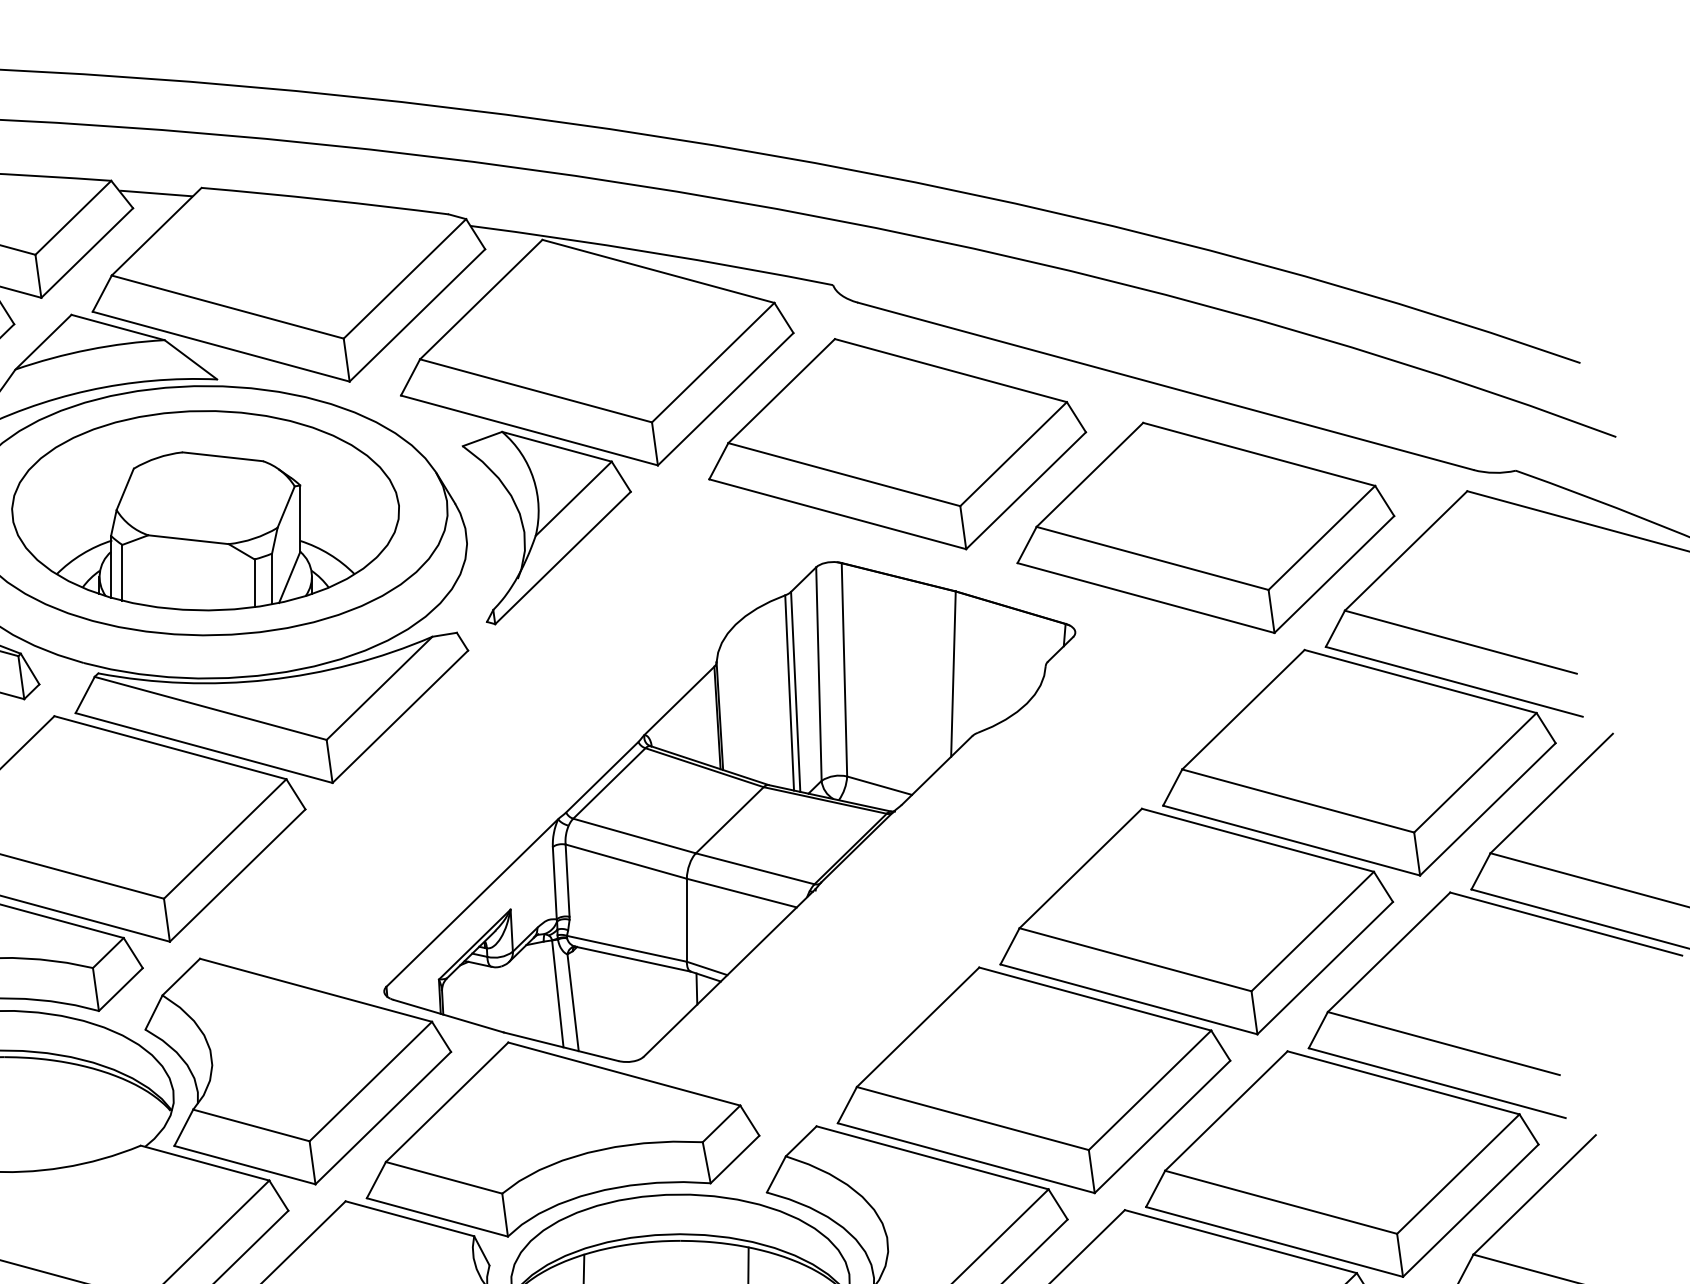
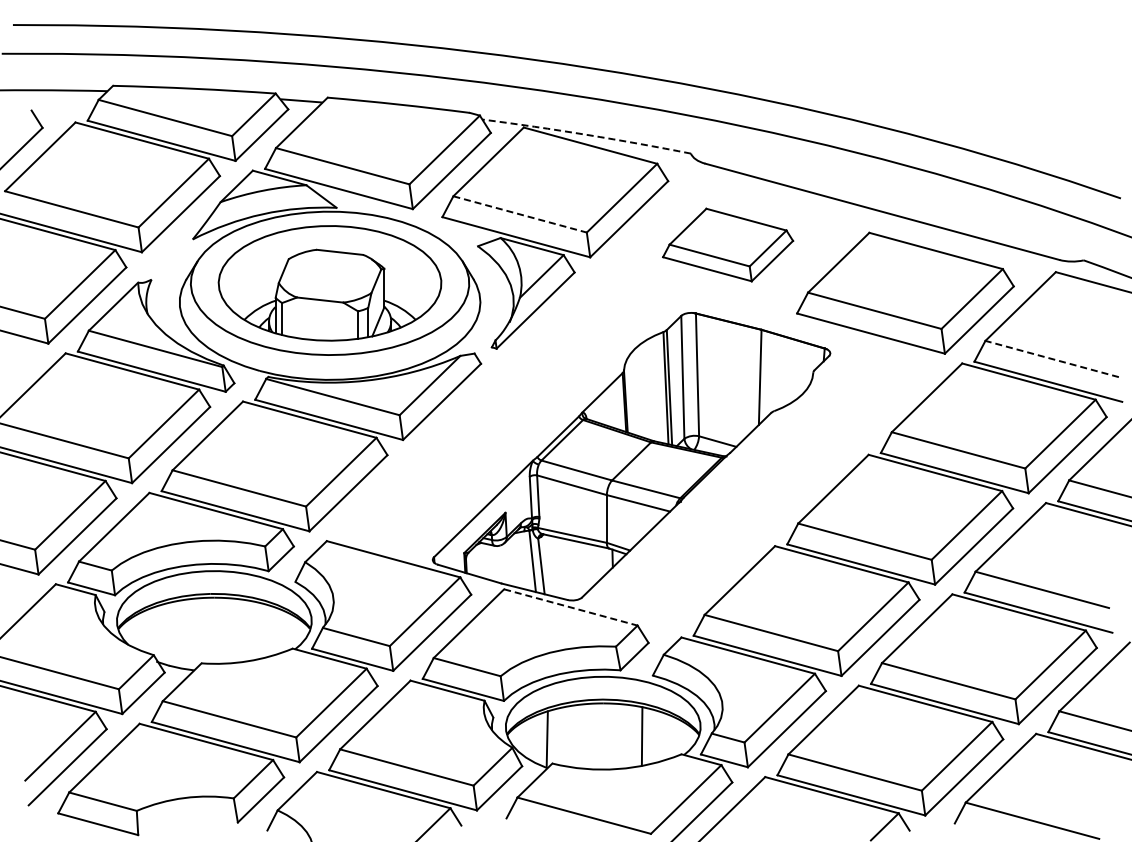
arc: (651, 251) -> (586, 134), solid -> dashed
line: (536, 390) -> (520, 214), solid -> dashed
part: (896, 443) -> (727, 244), size x0.6
line: (1459, 641) -> (1051, 358), solid -> dashed
line: (625, 1074) -> (571, 607), solid -> dashed

